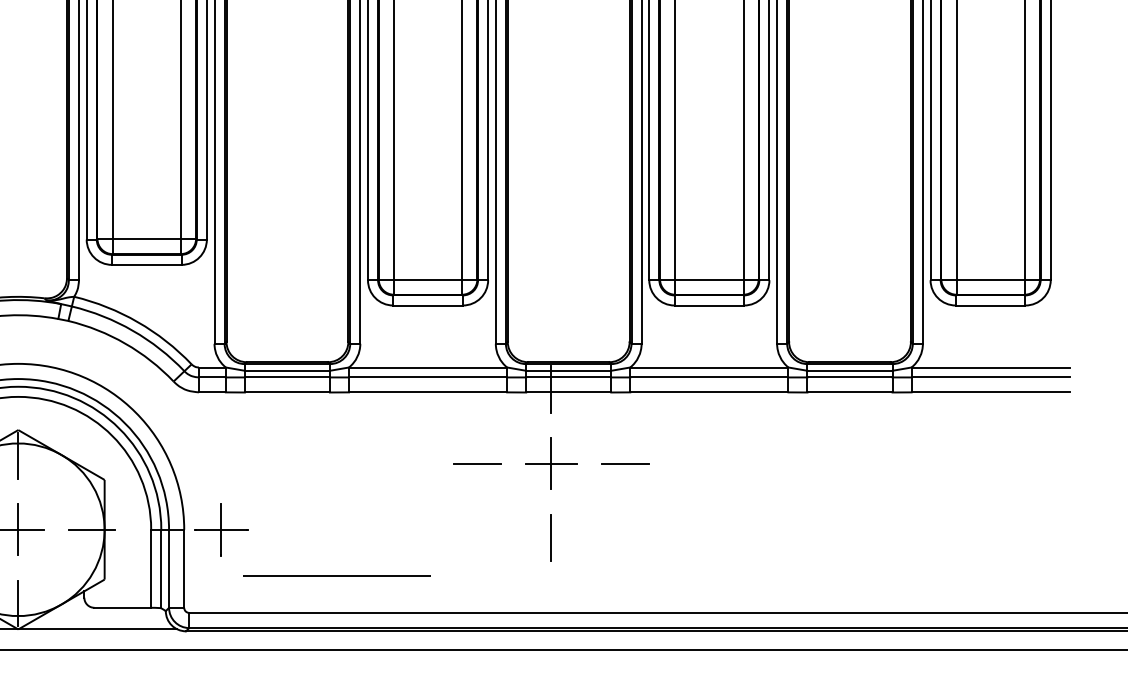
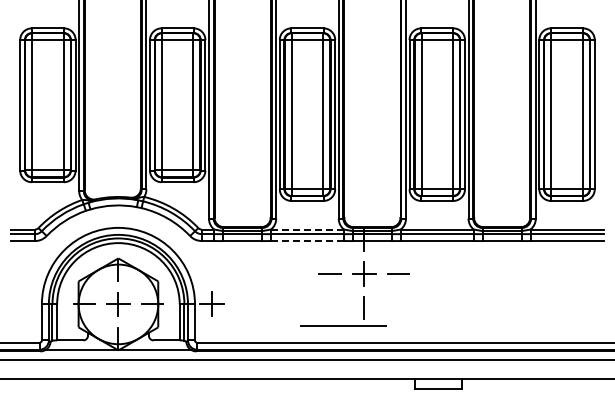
line: (428, 367) -> (307, 229), solid -> dashed
line: (428, 393) -> (307, 241), solid -> dashed
line: (337, 575) -> (343, 325), moved

